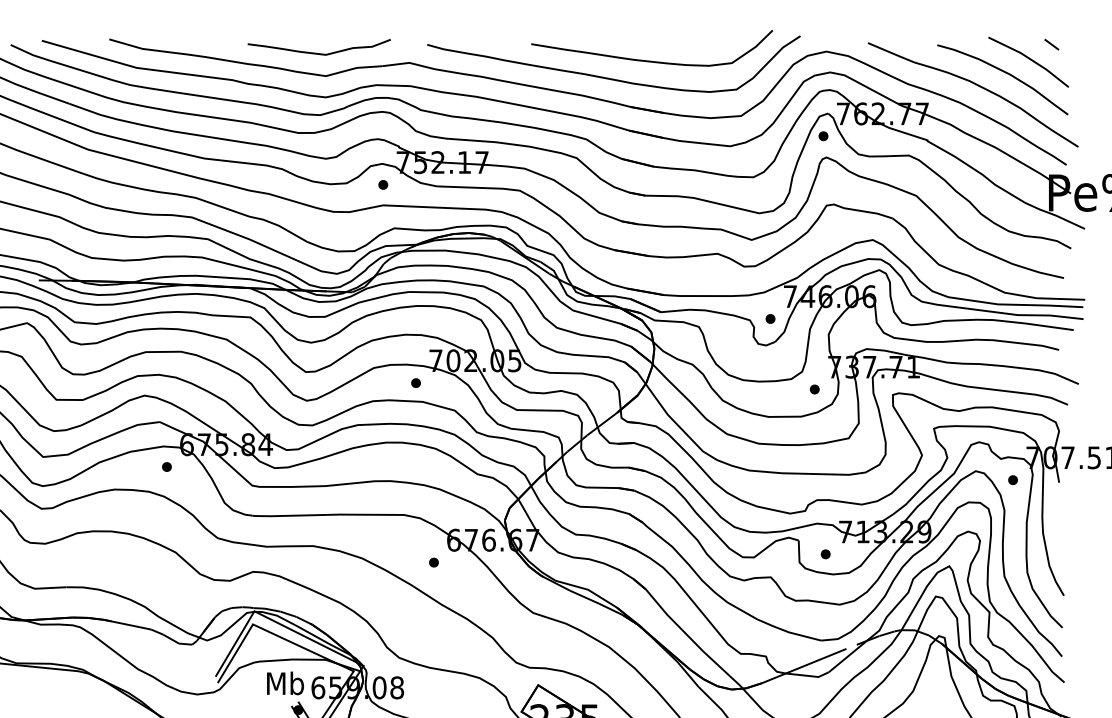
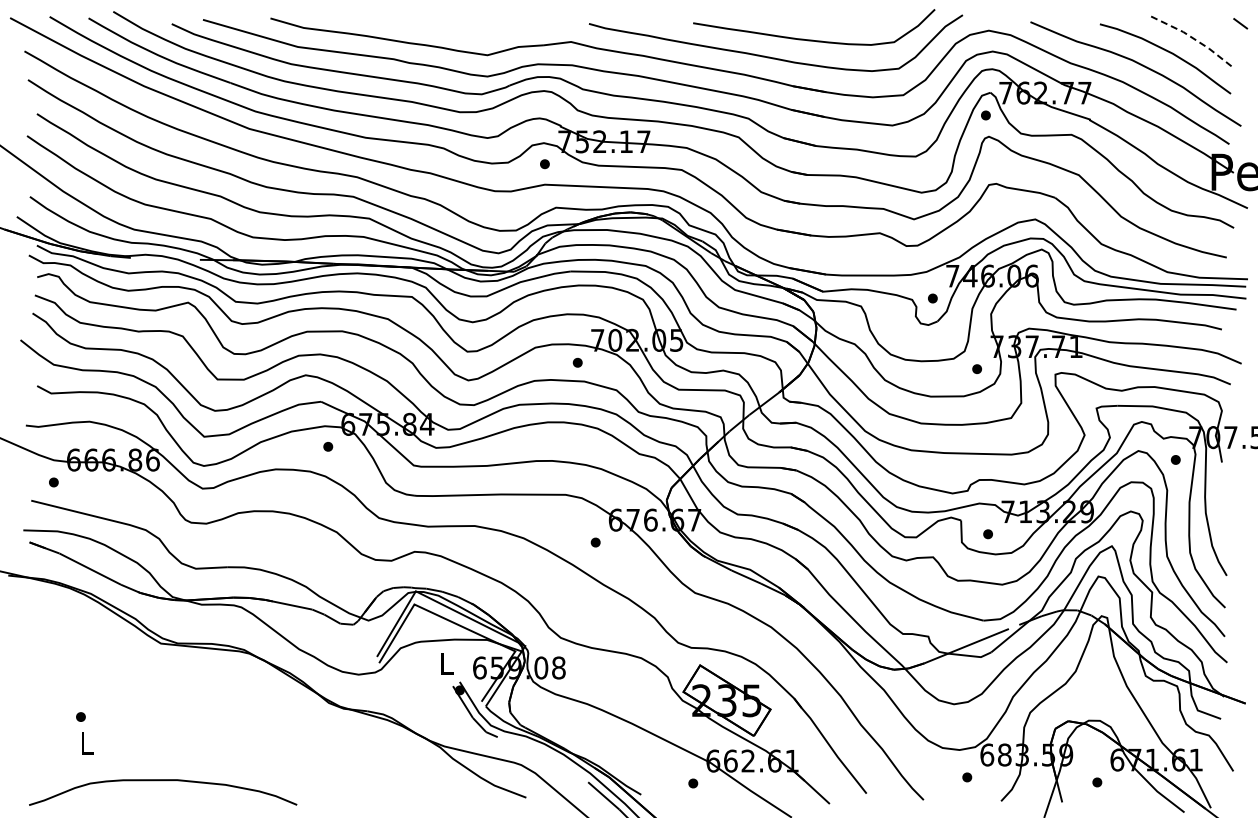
line: (1051, 44) -> (1240, 23), moved
curve: (315, 52) -> (477, 31), removed
line: (1030, 59) -> (1193, 38), solid -> dashed
text: (285, 683) -> (446, 663), Mb -> L

